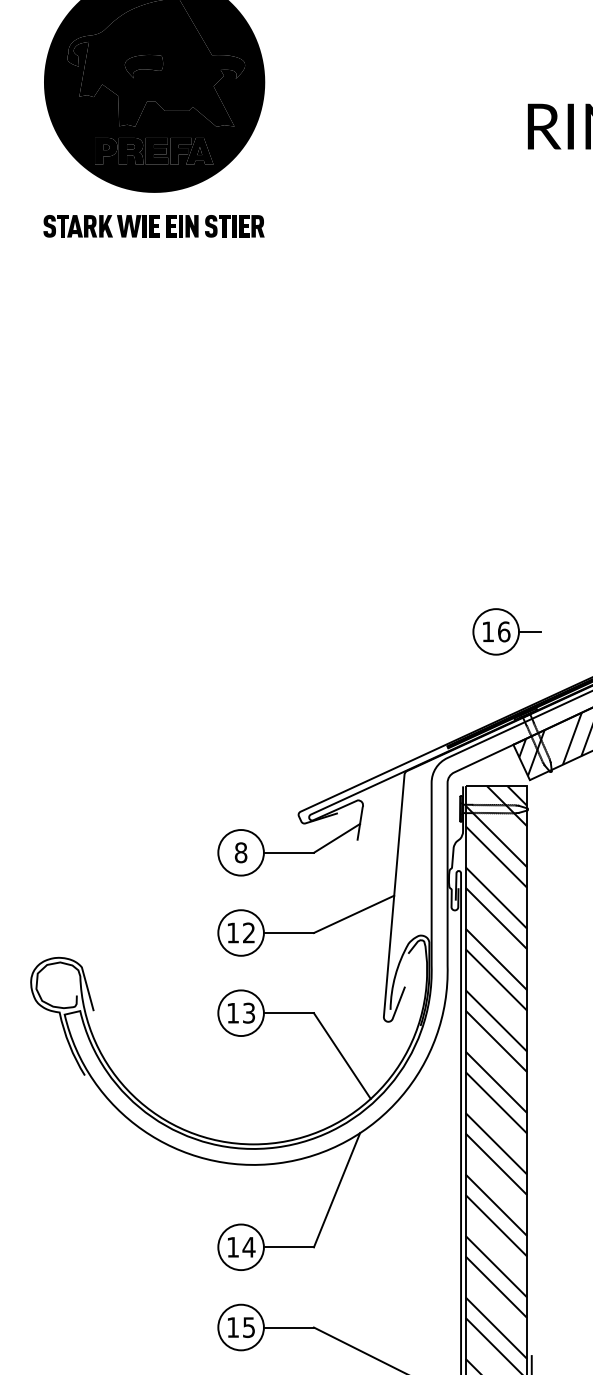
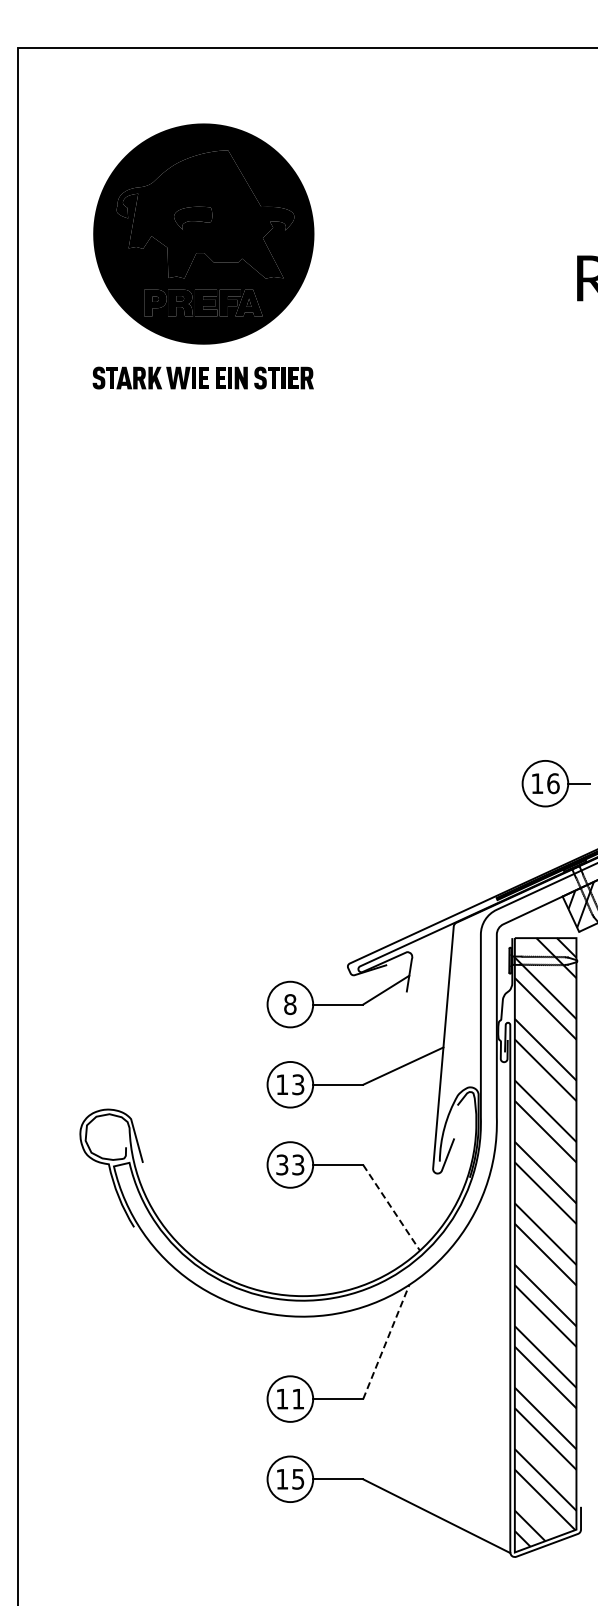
text: (249, 932) -> (298, 1084), 12 -> 13
text: (233, 1012) -> (282, 1164), 13 -> 33
line: (342, 1056) -> (391, 1208), solid -> dashed
line: (337, 1189) -> (386, 1341), solid -> dashed
text: (248, 1247) -> (297, 1399), 14 -> 11

